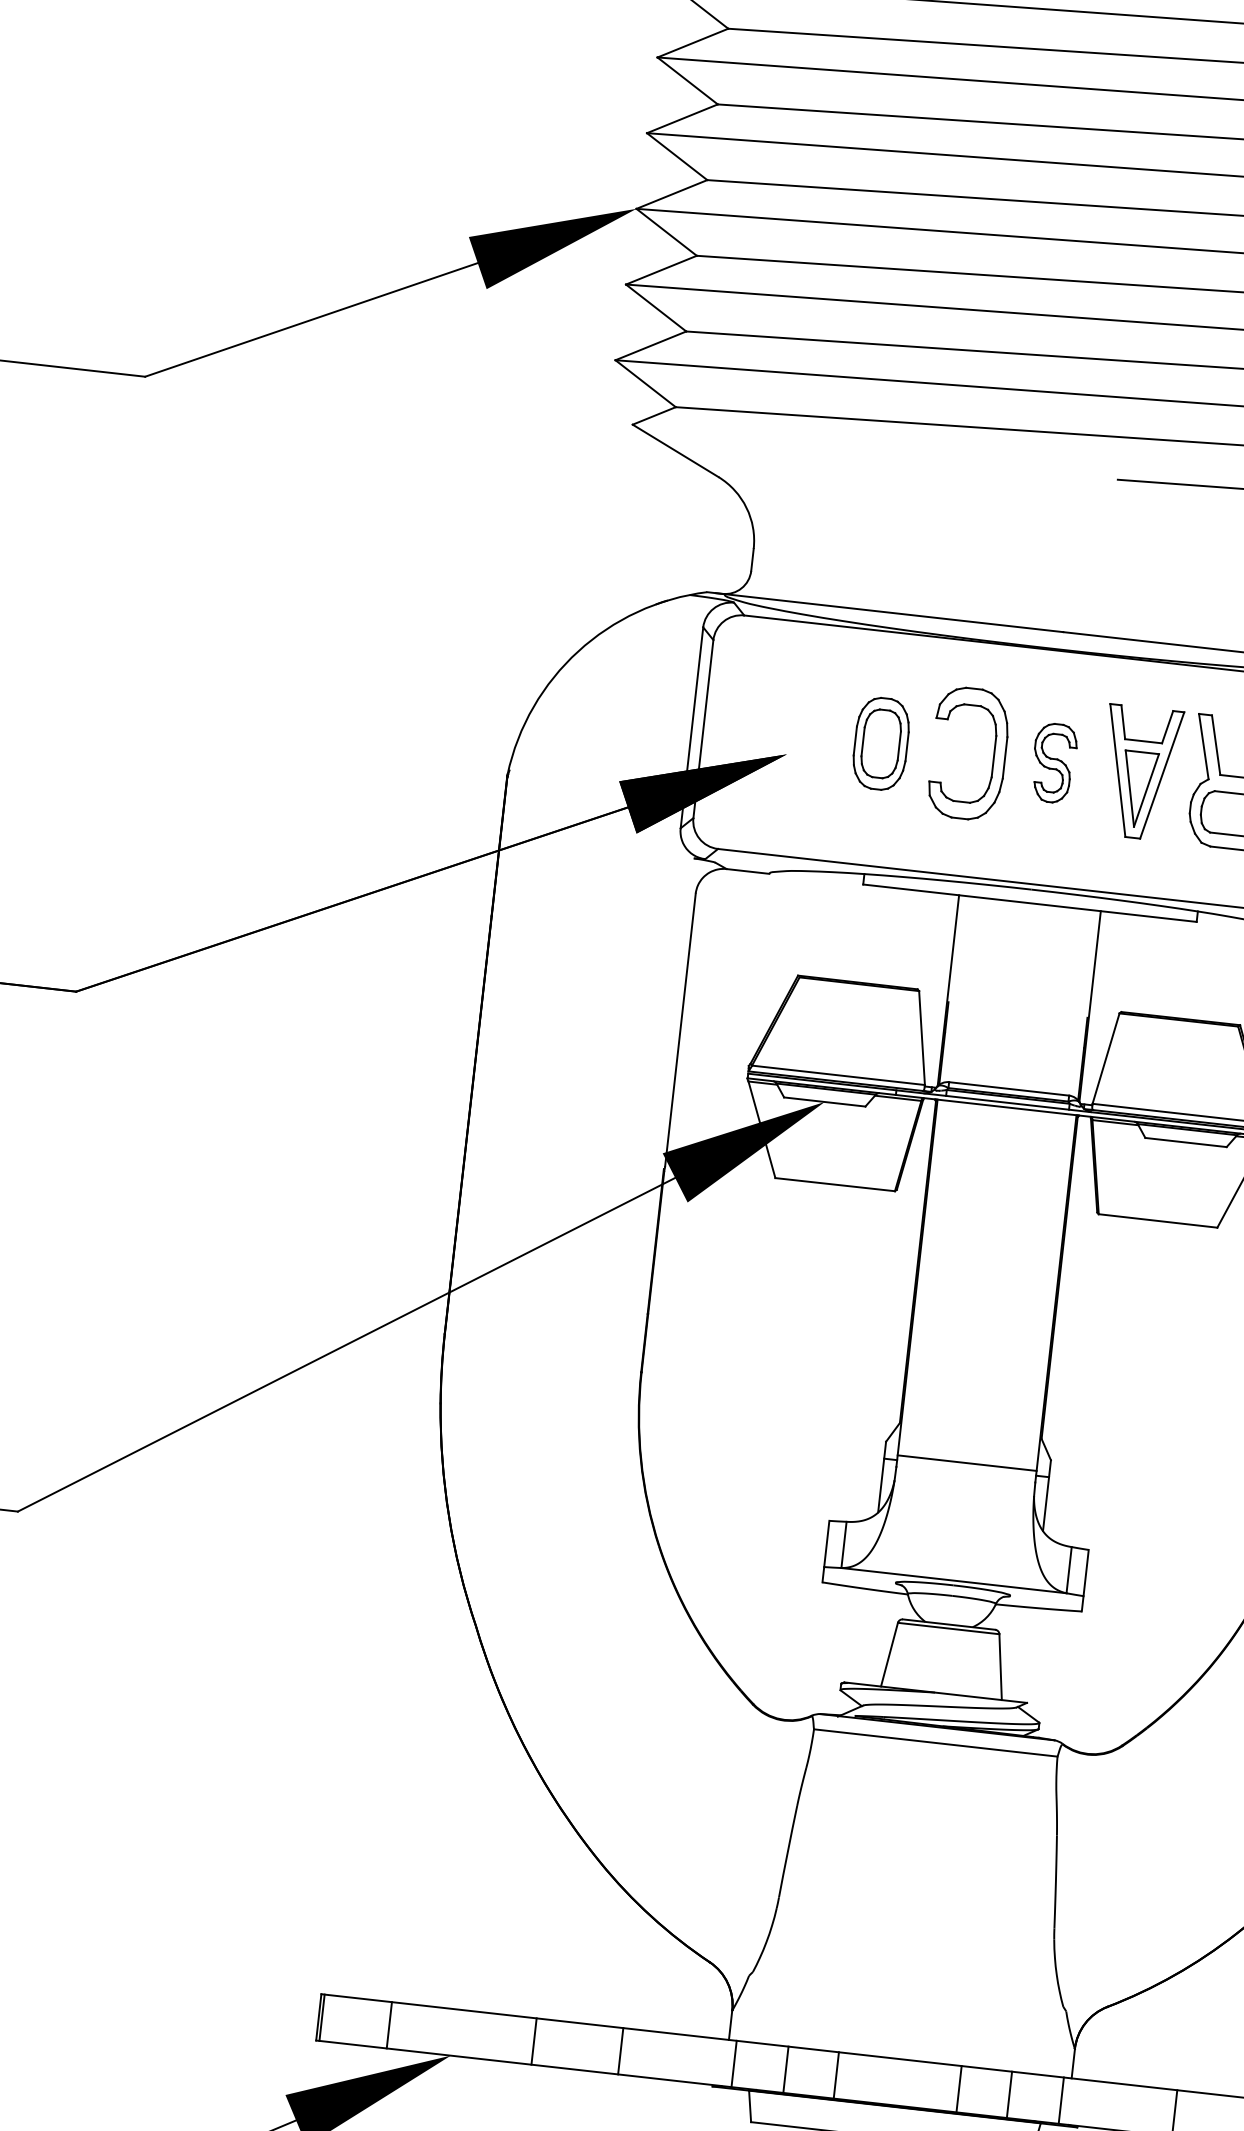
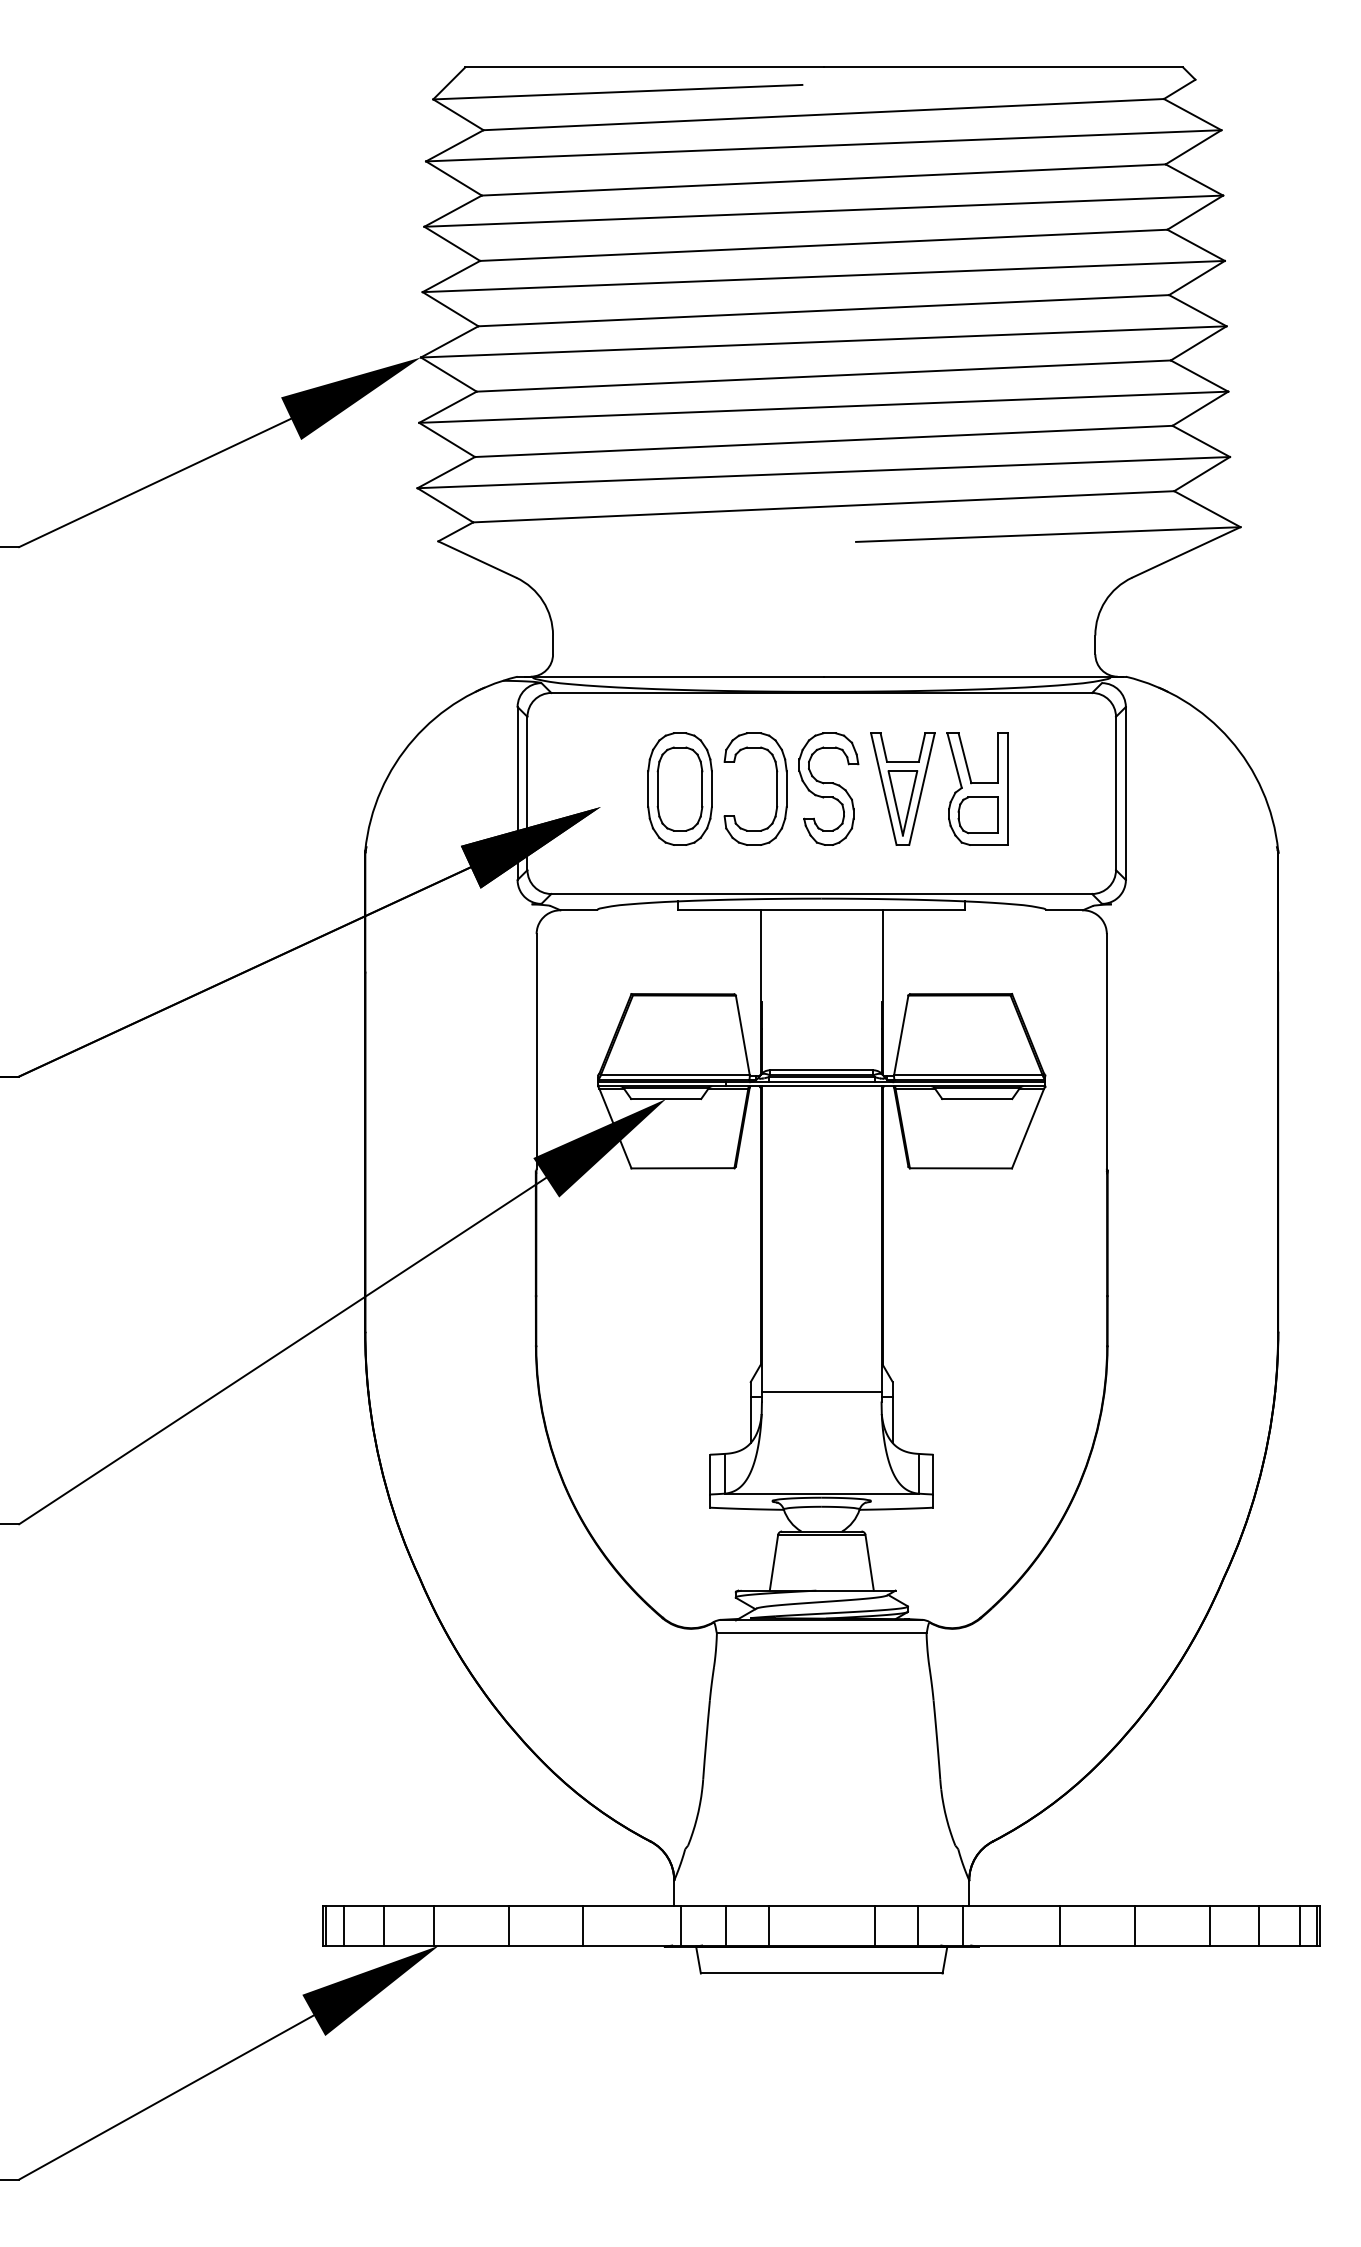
part: (880, 743) -> (679, 788), size x1.43
part: (1053, 762) -> (828, 788), size x1.67
line: (342, 2019) -> (343, 1925), added
line: (446, 2031) -> (433, 1925), added

